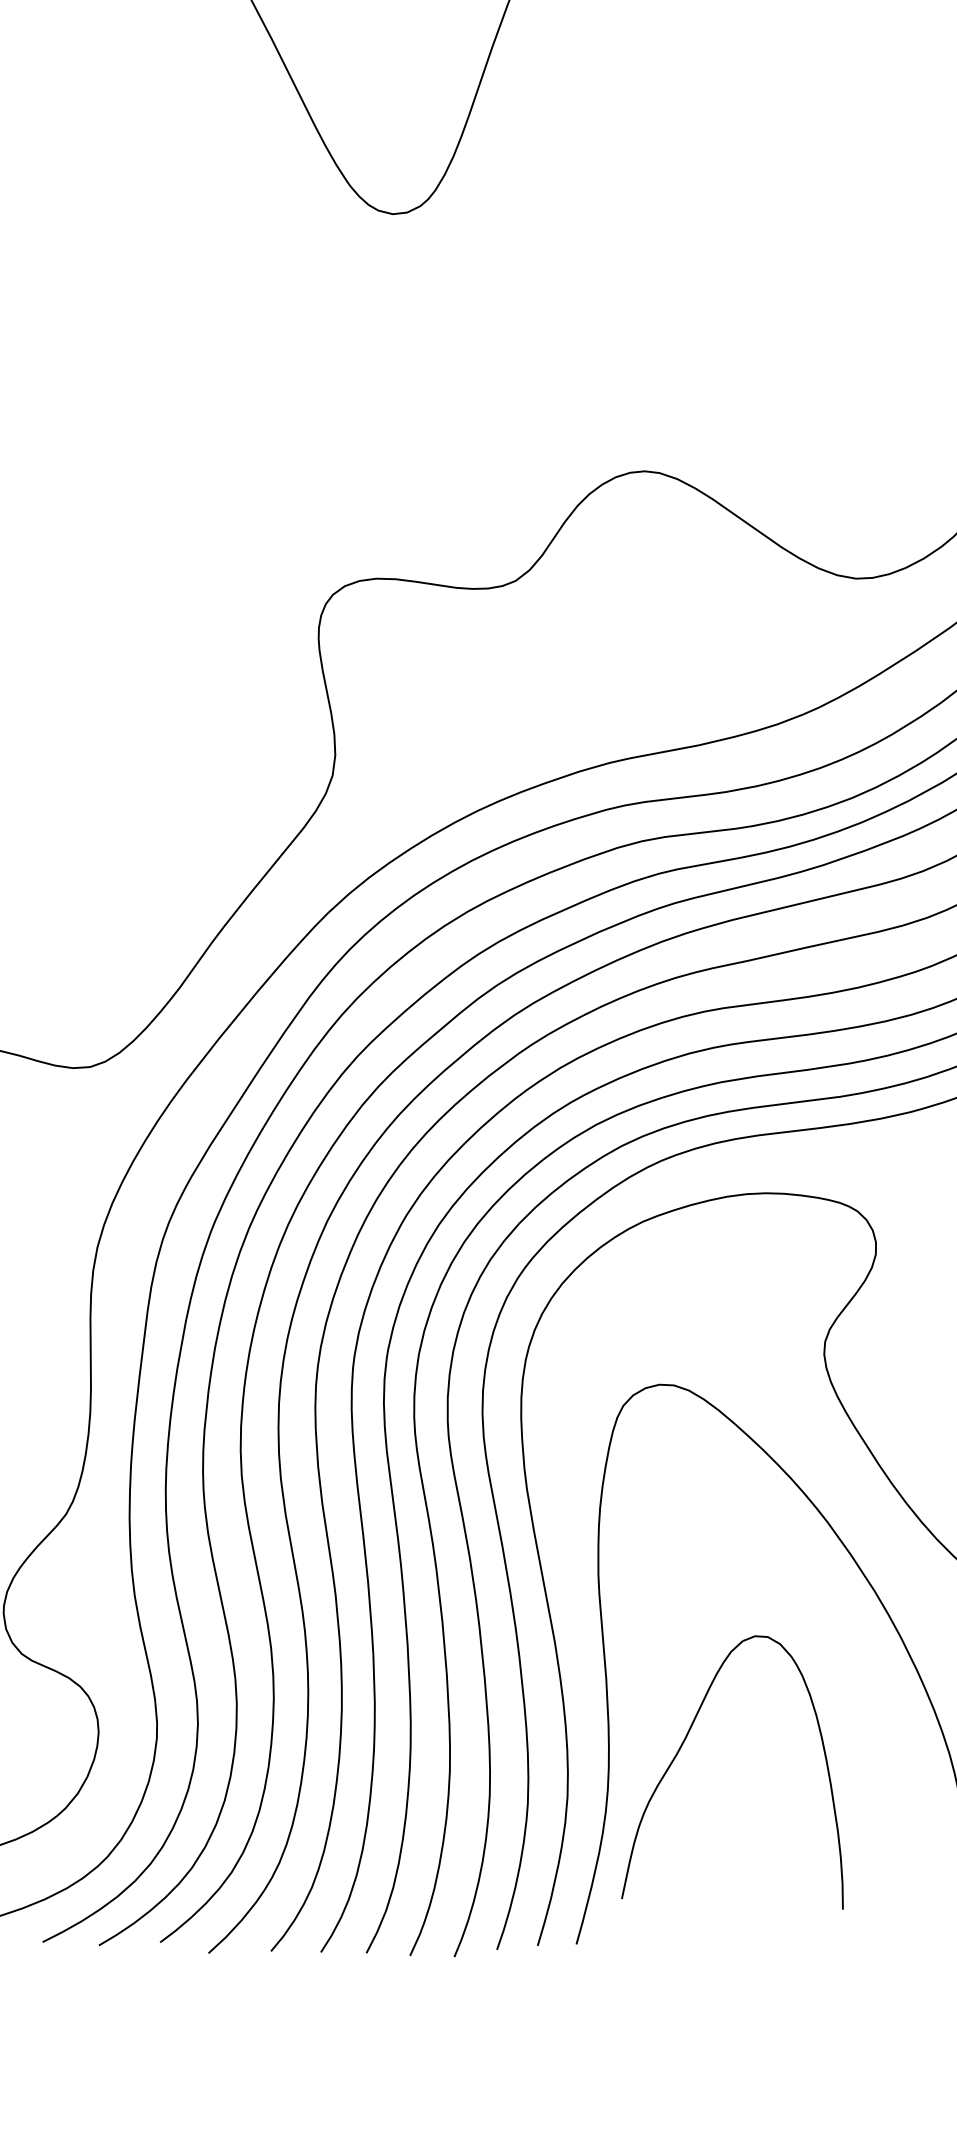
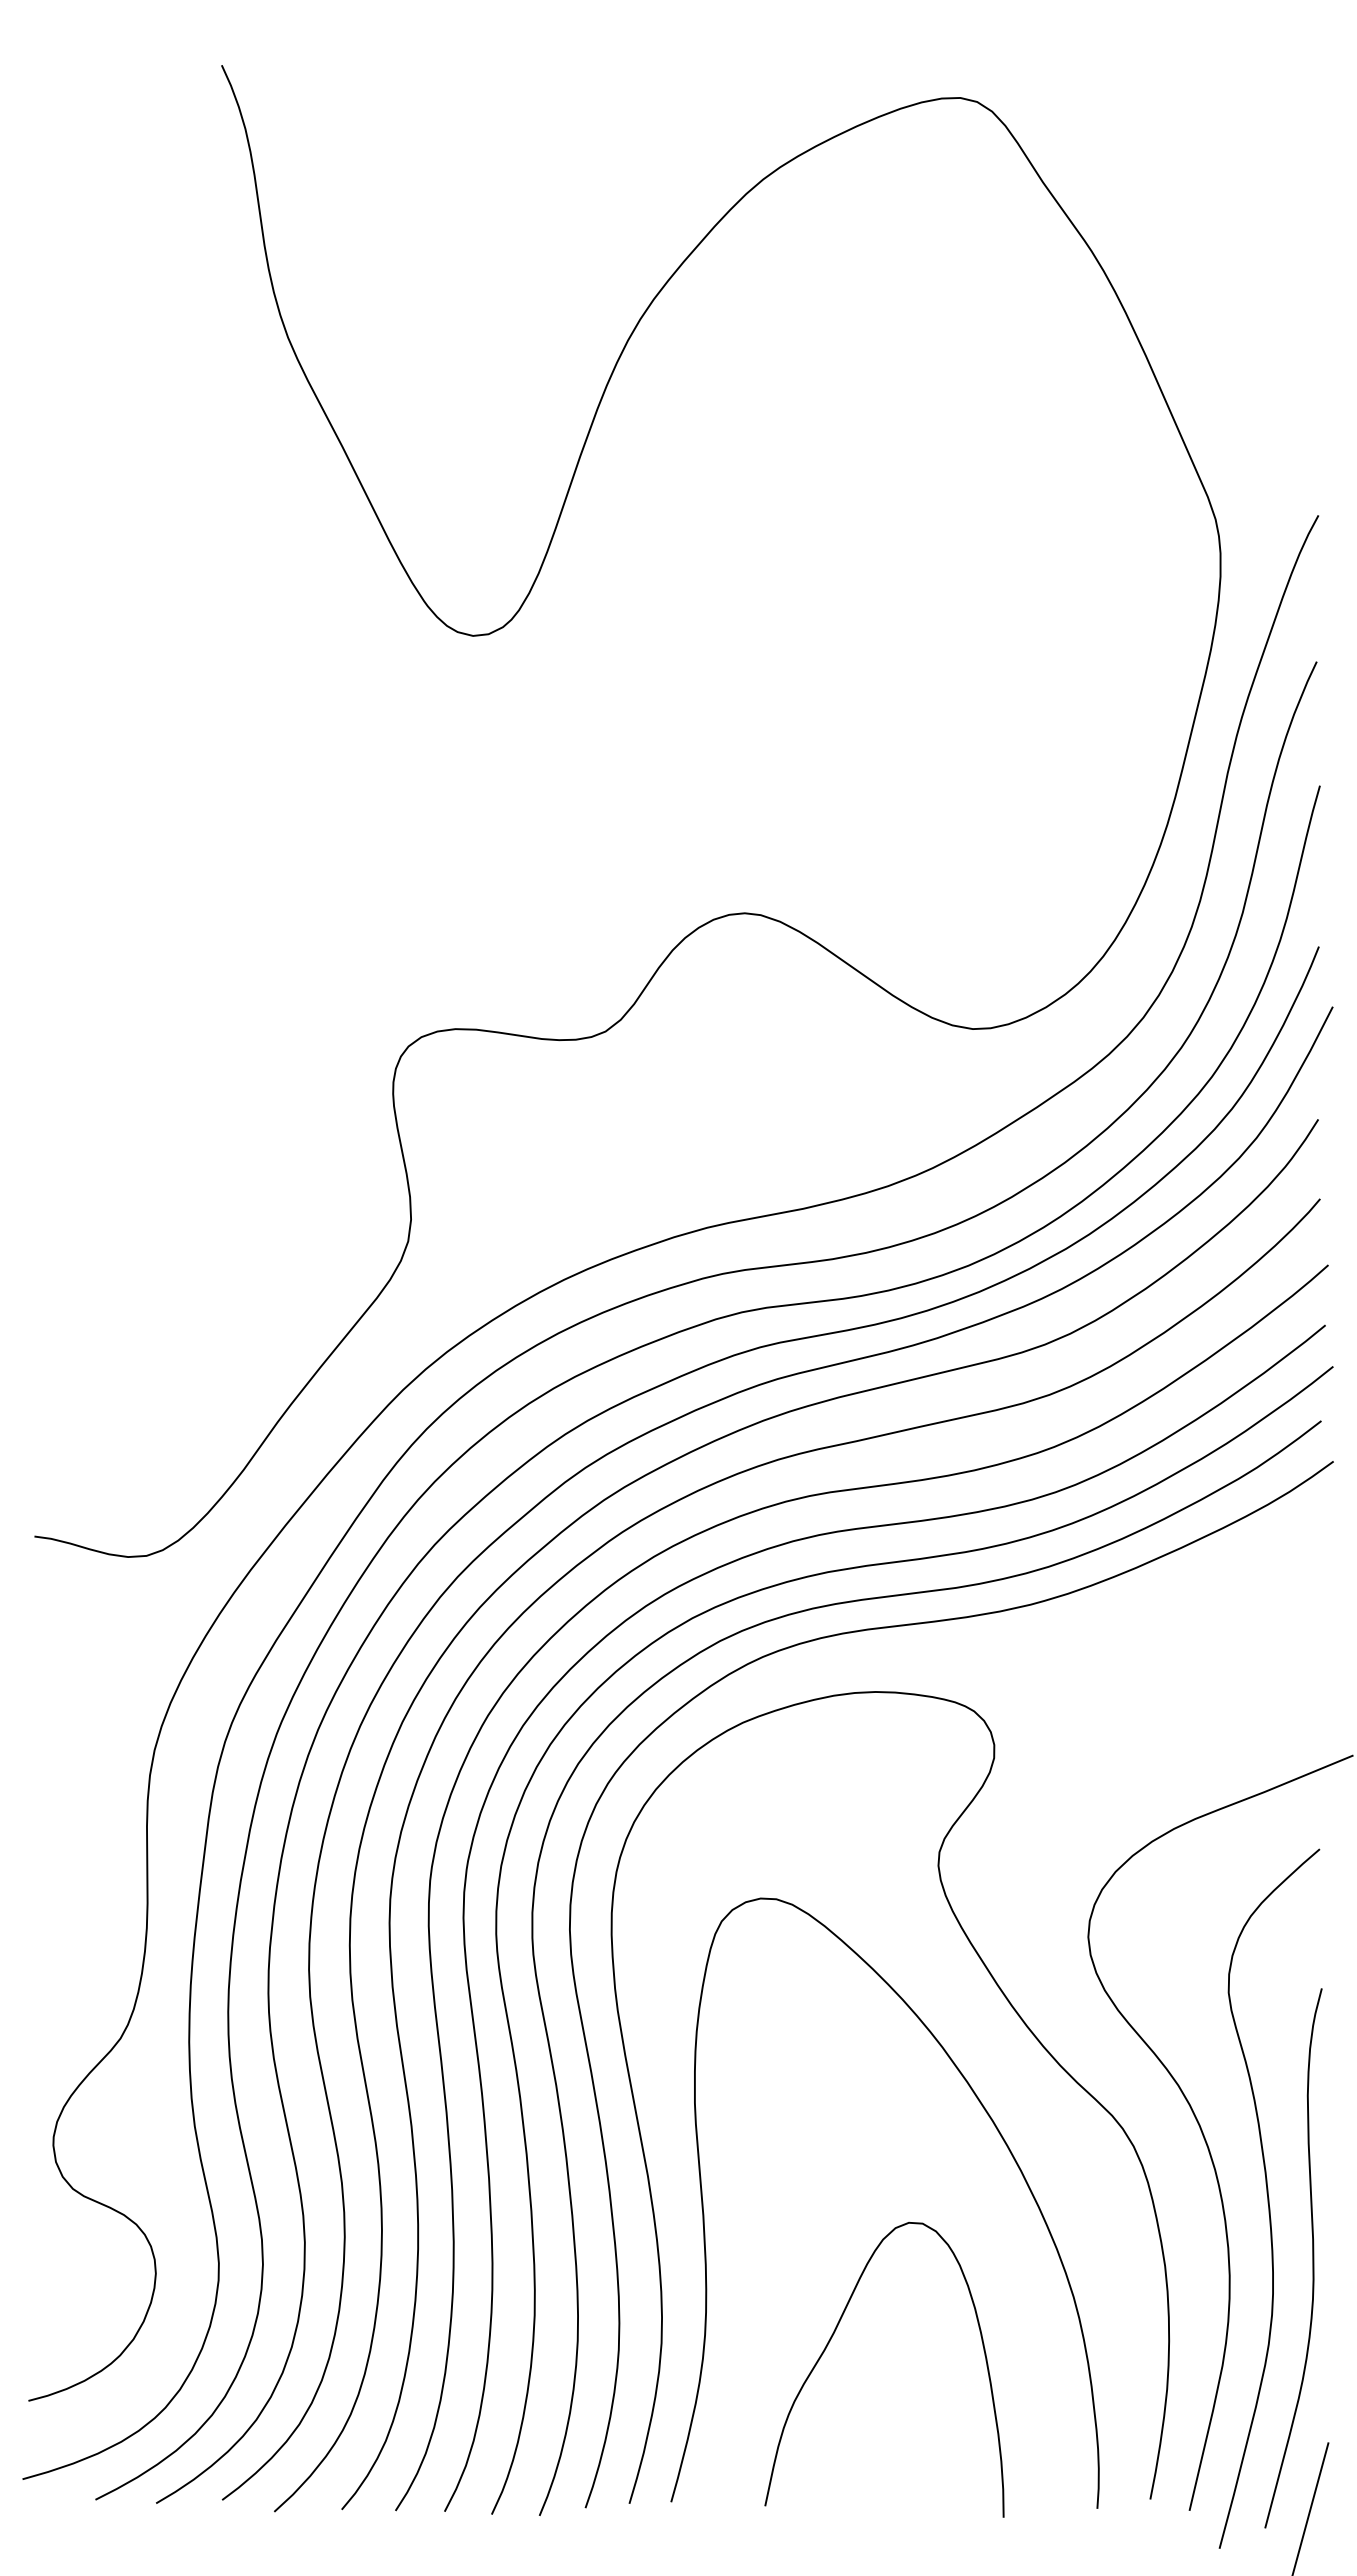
curve: (682, 1746) -> (830, 2341), moved

